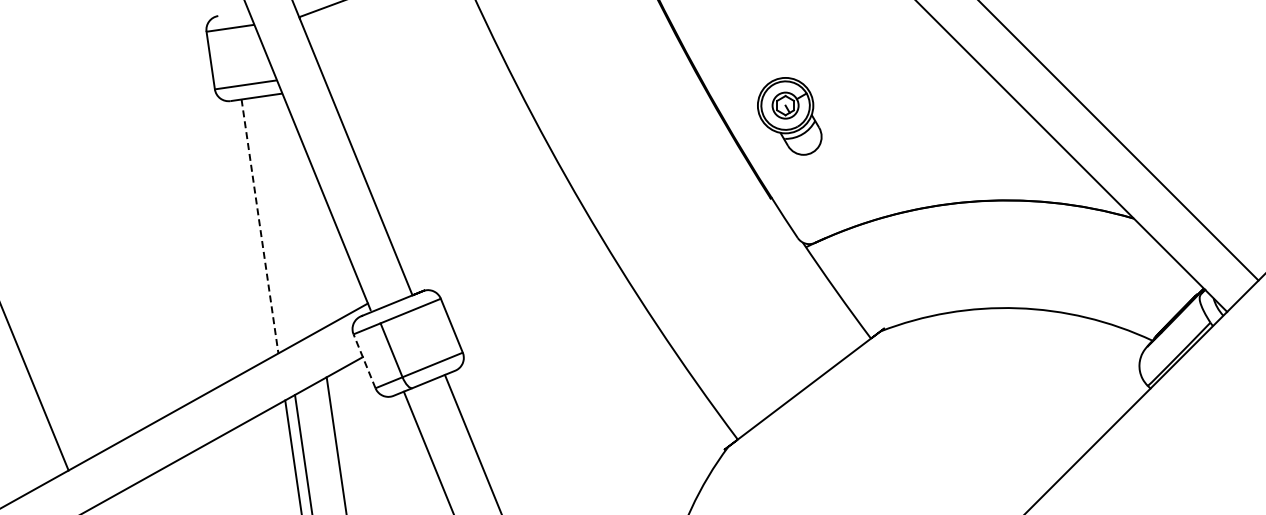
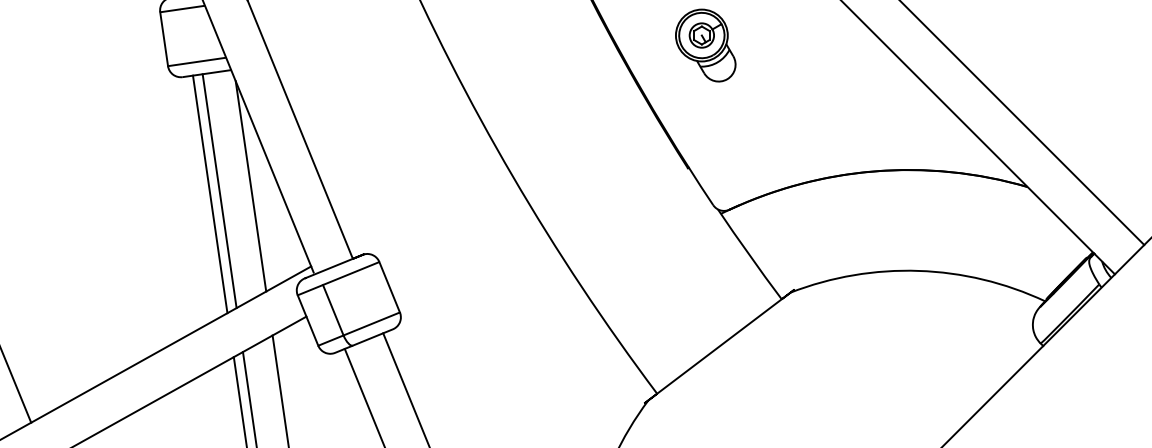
part: (789, 116) -> (705, 45), moved
line: (303, 217) -> (250, 186), added
line: (269, 223) -> (219, 191), added
line: (260, 226) -> (210, 194), dashed -> solid
line: (364, 360) -> (307, 319), dashed -> solid

